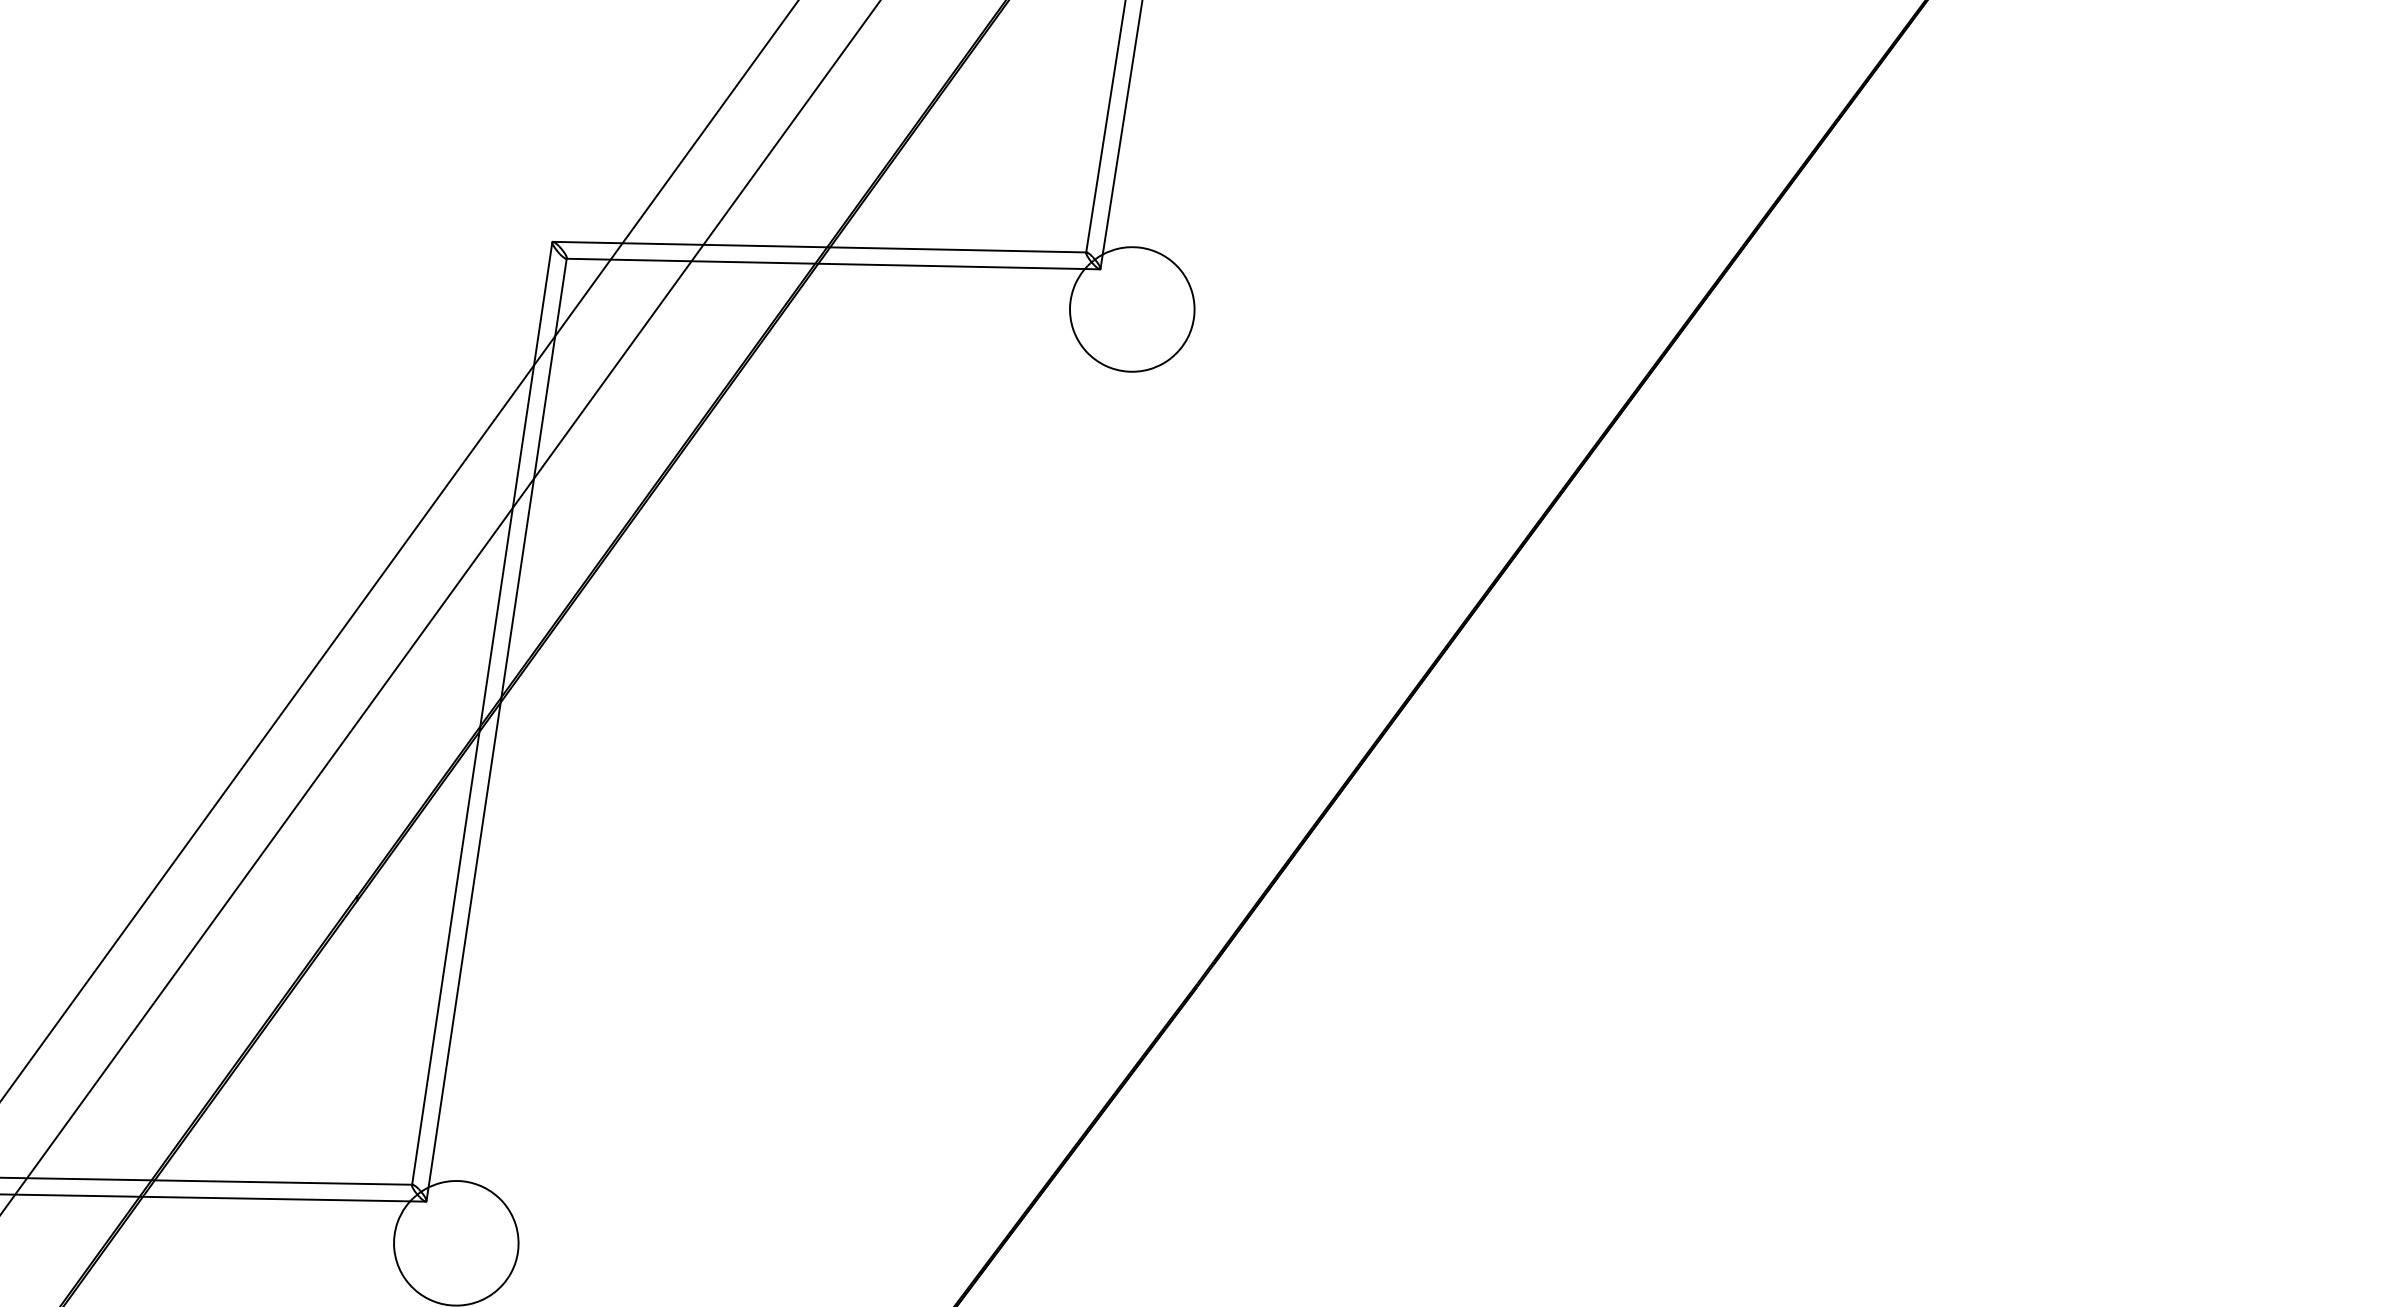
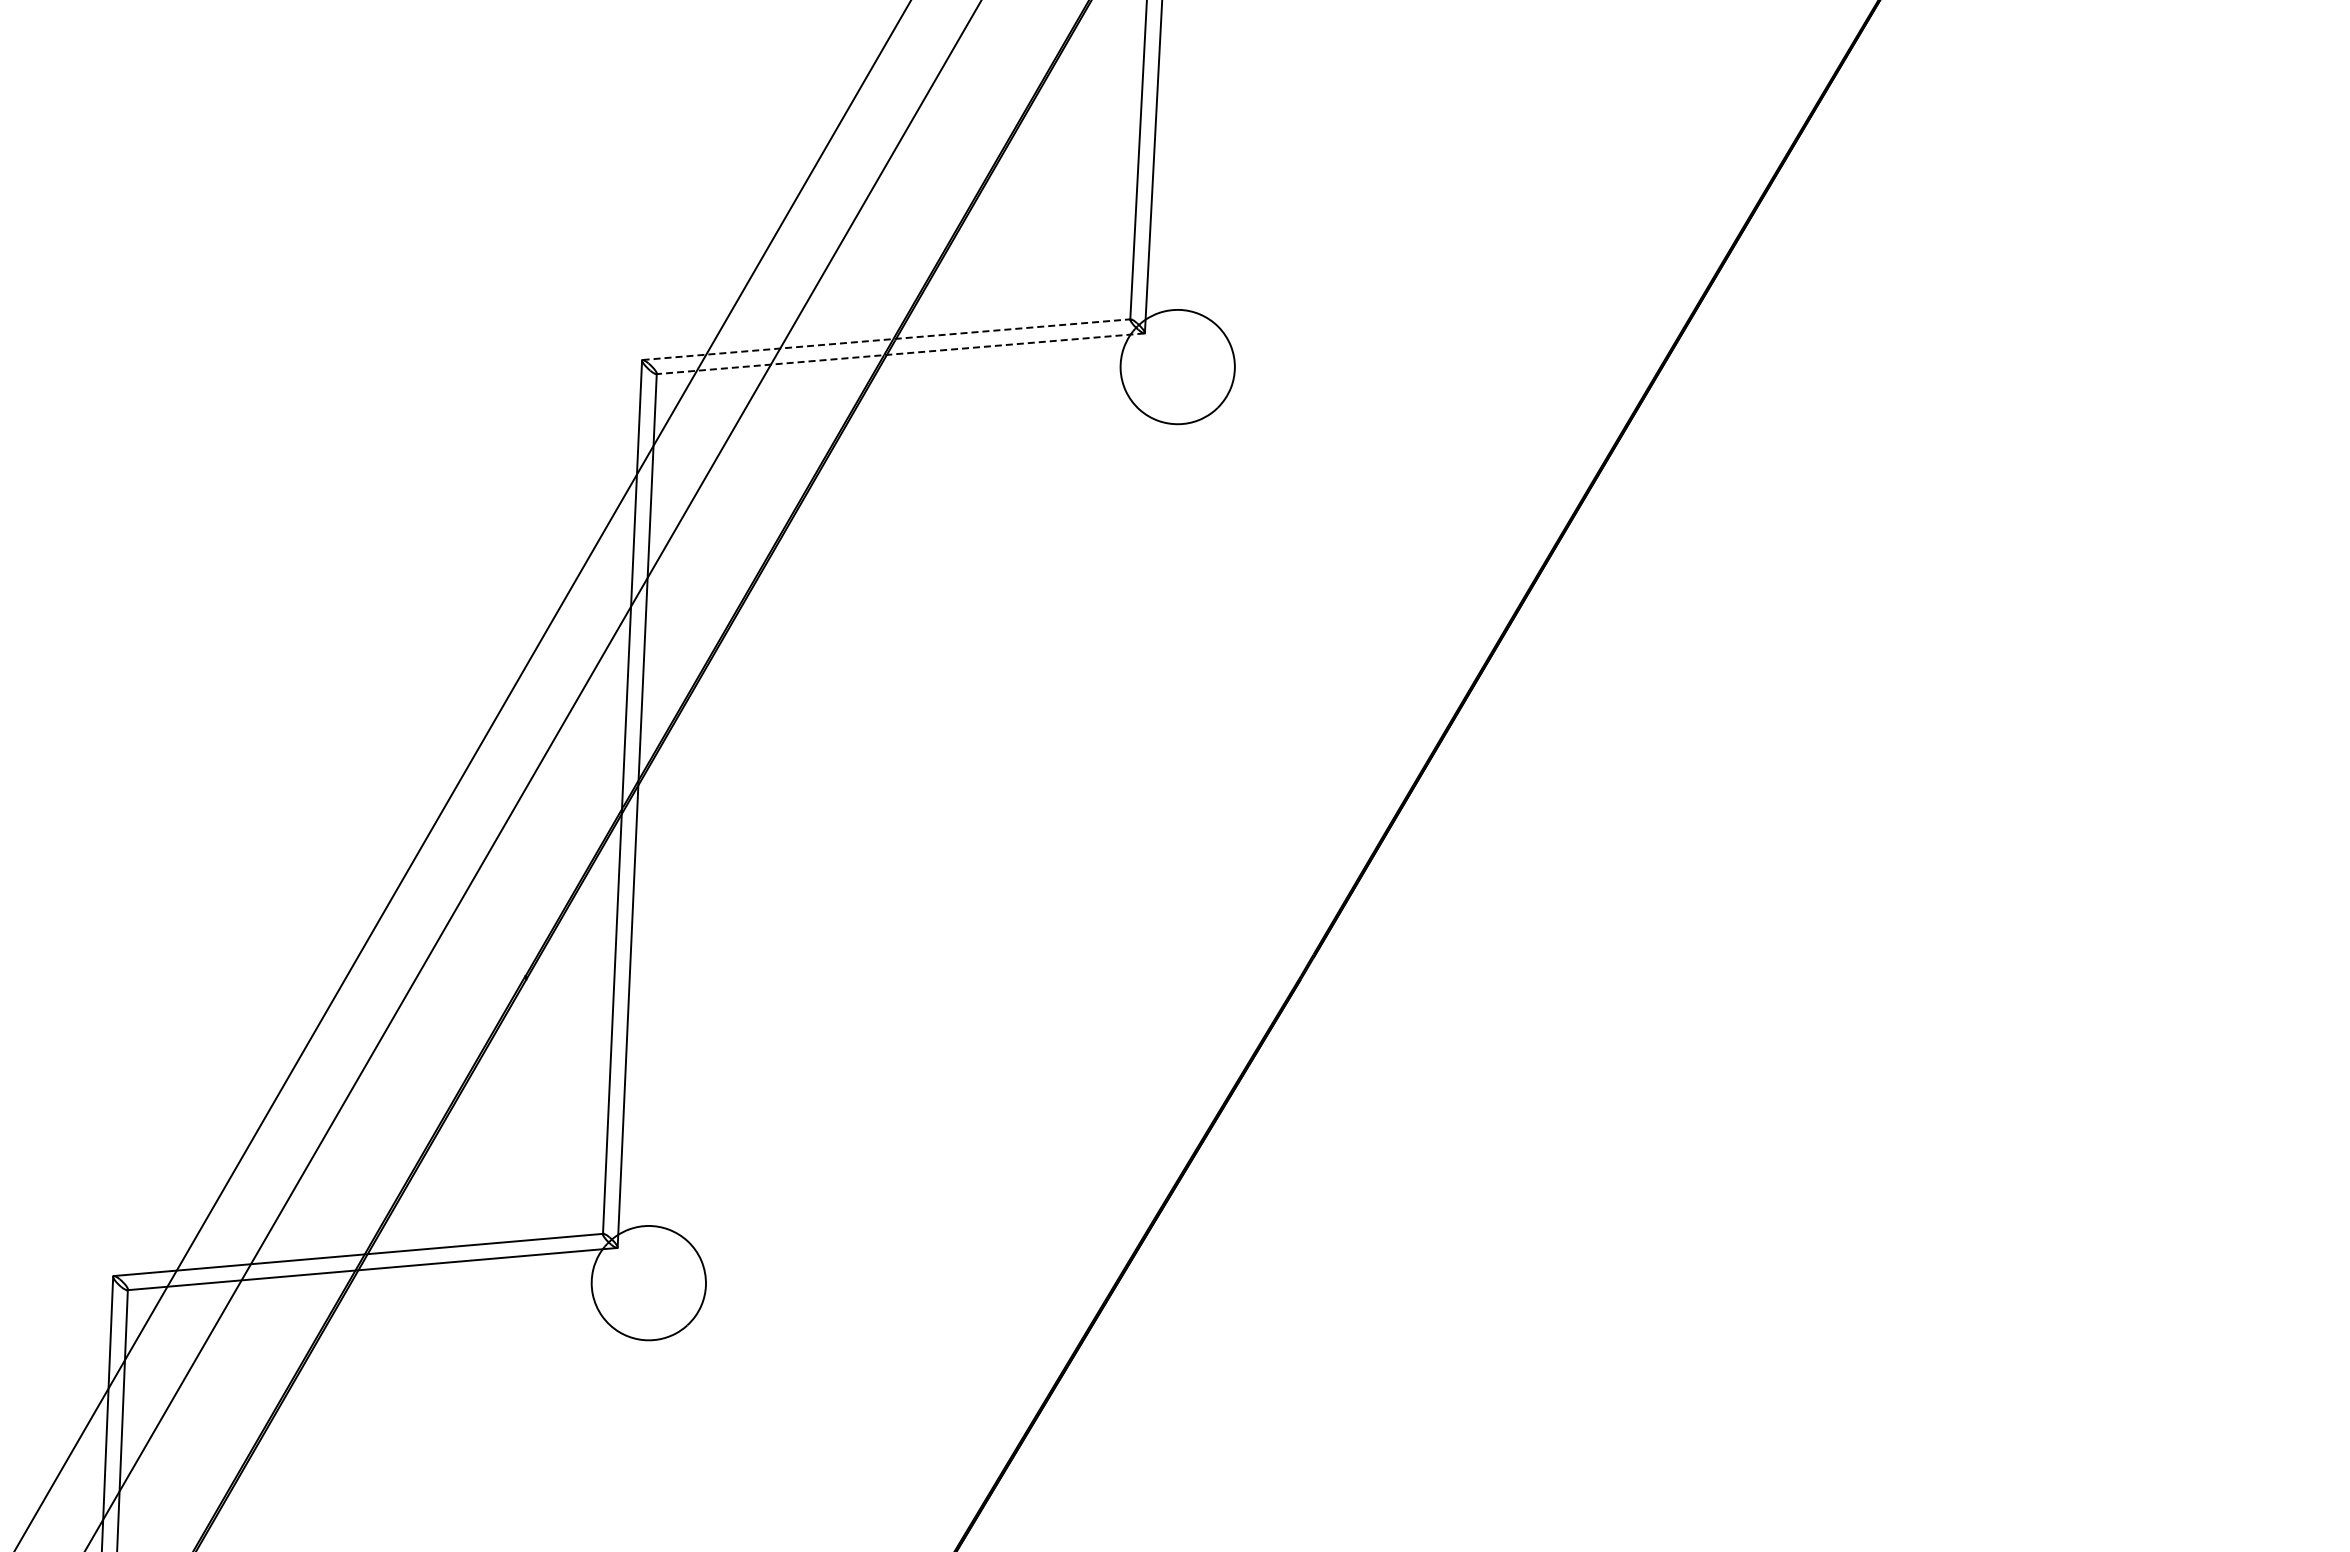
line: (819, 246) -> (886, 339), solid -> dashed
line: (833, 263) -> (900, 353), solid -> dashed

